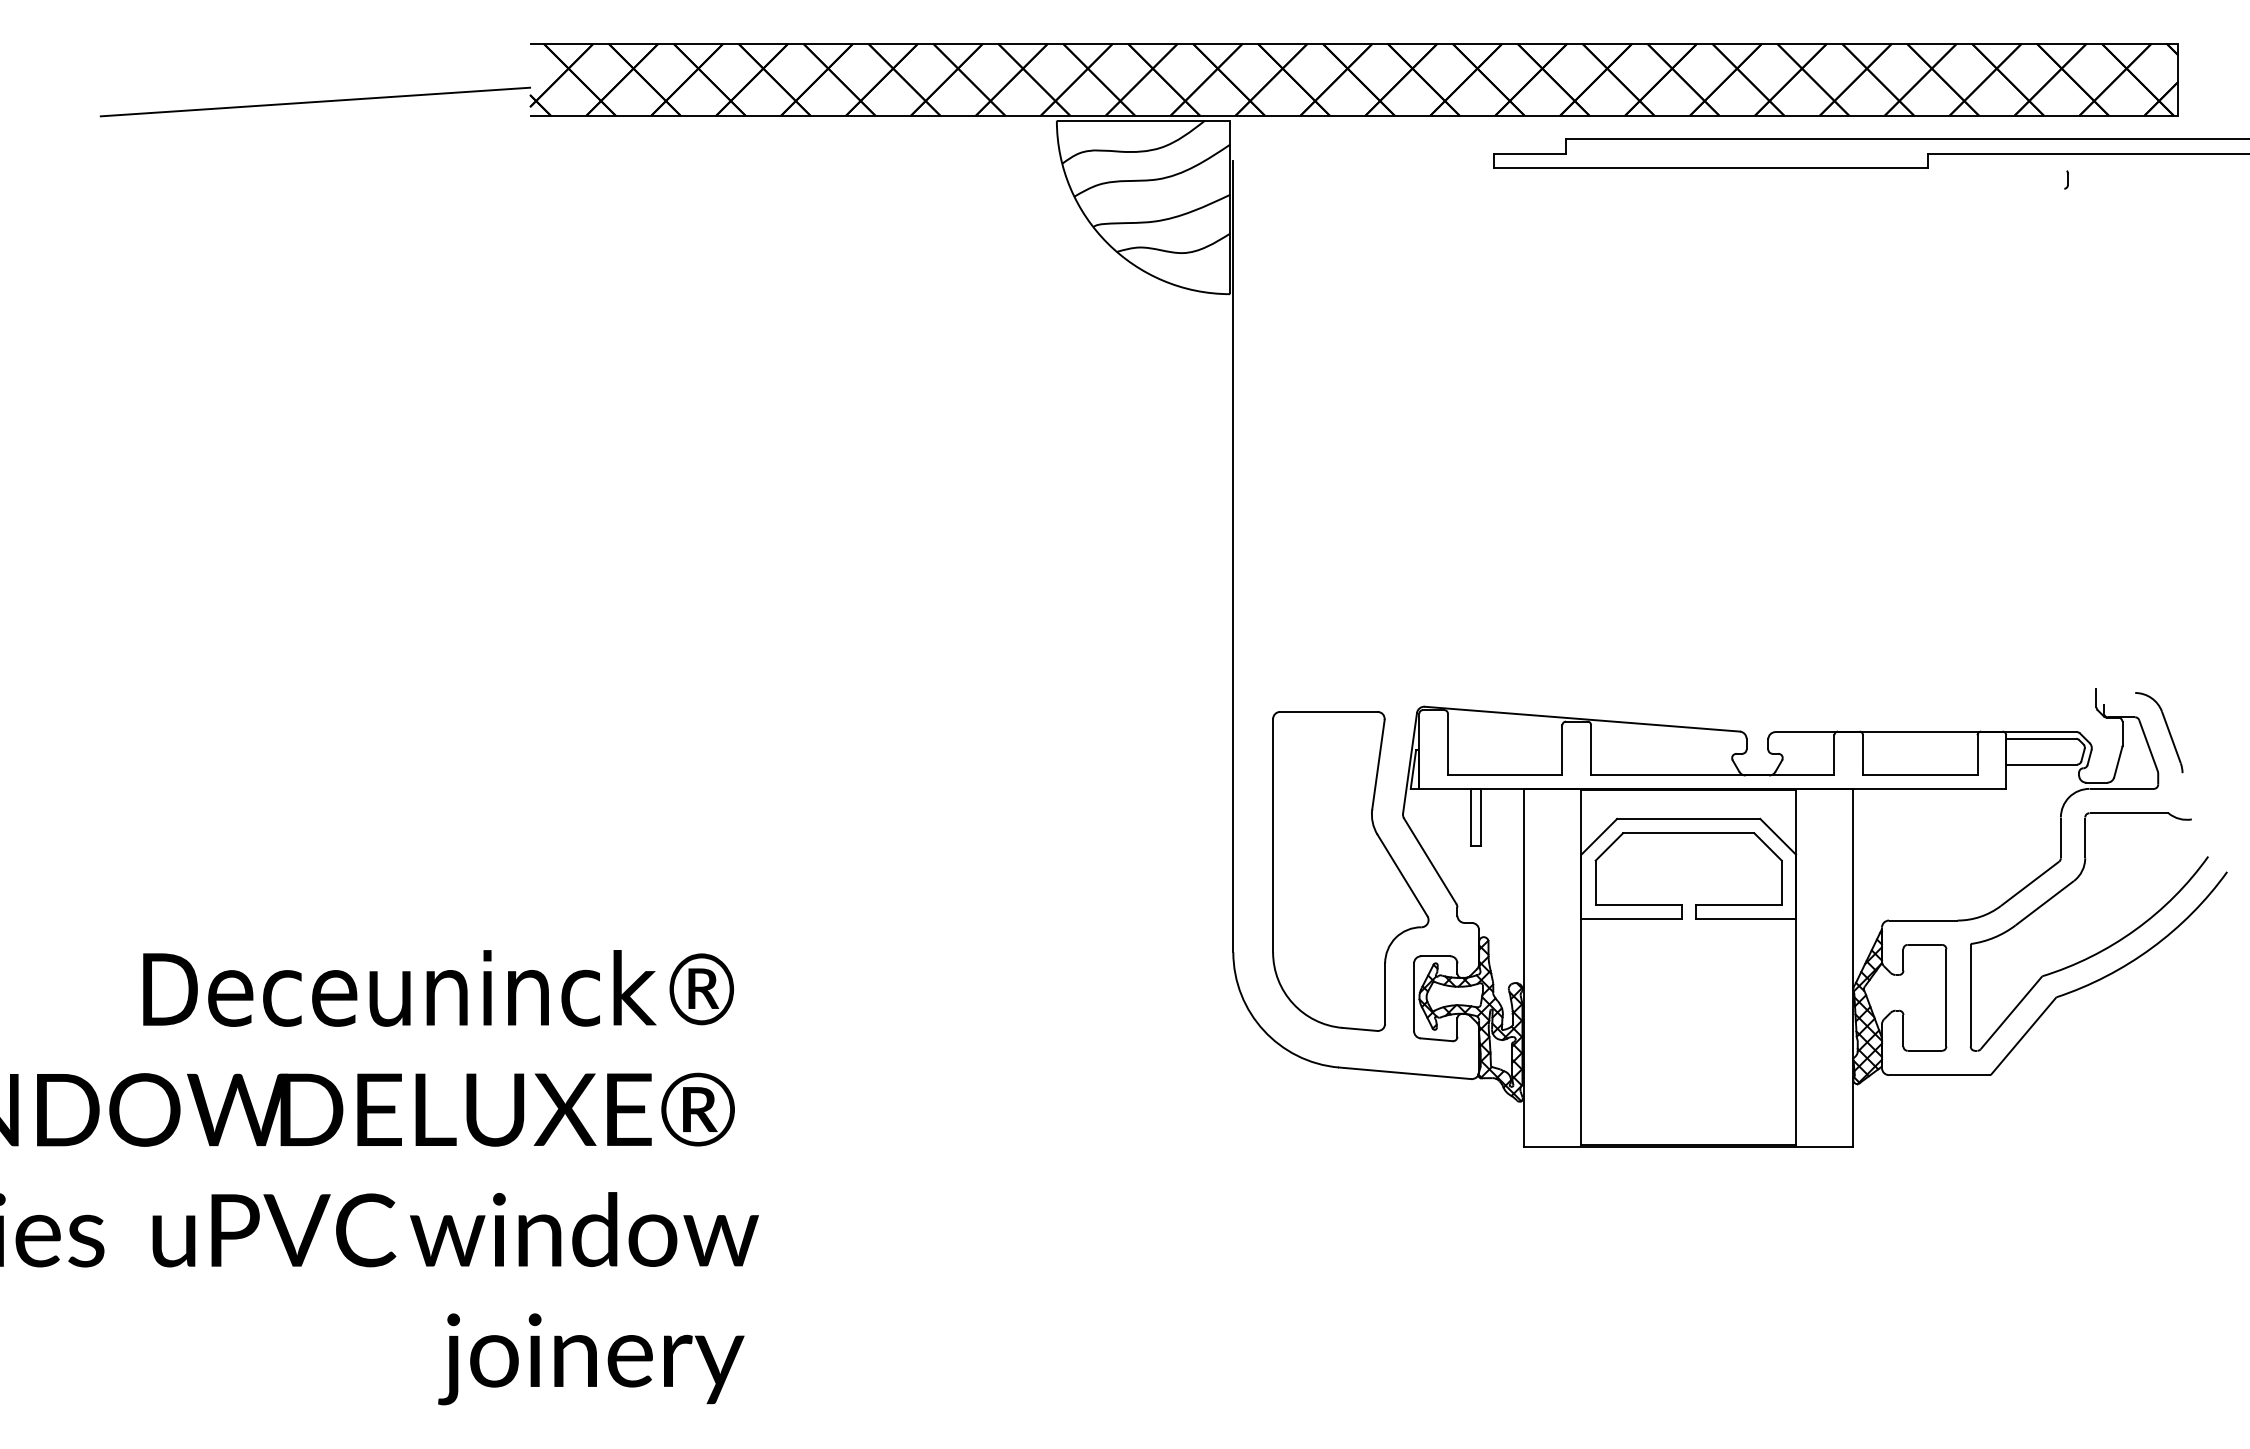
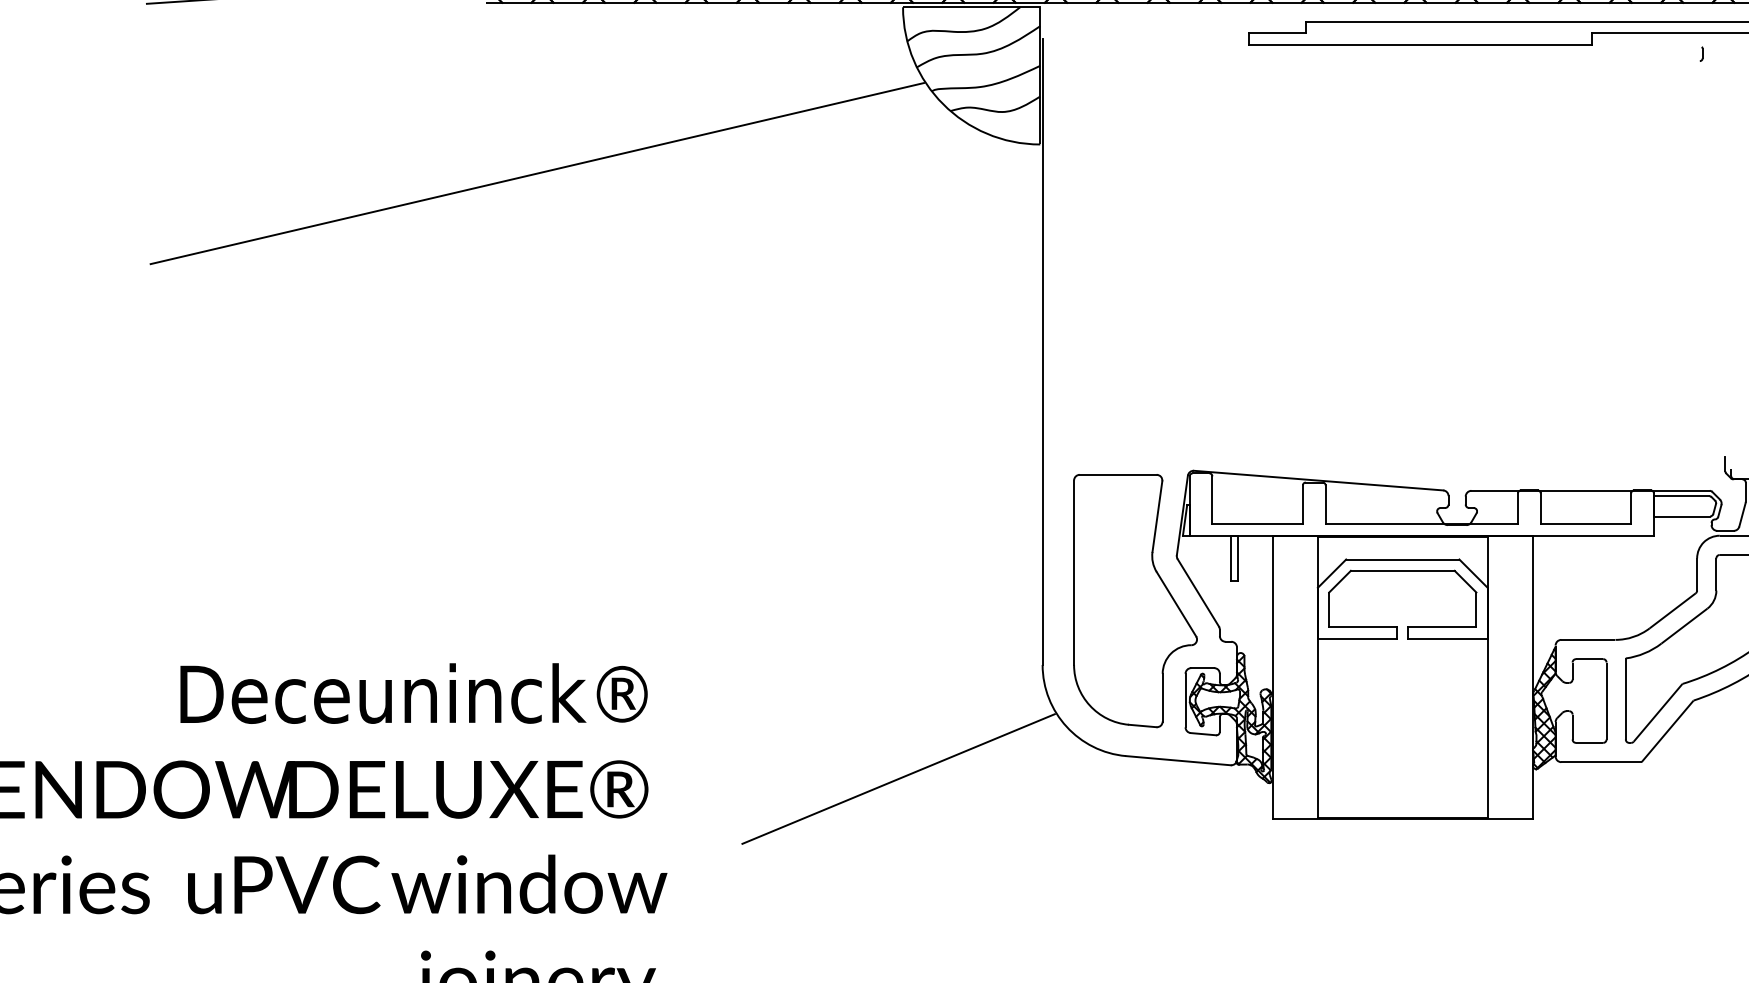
line: (594, 330) -> (537, 173), added
line: (1050, 1096) -> (898, 779), added

